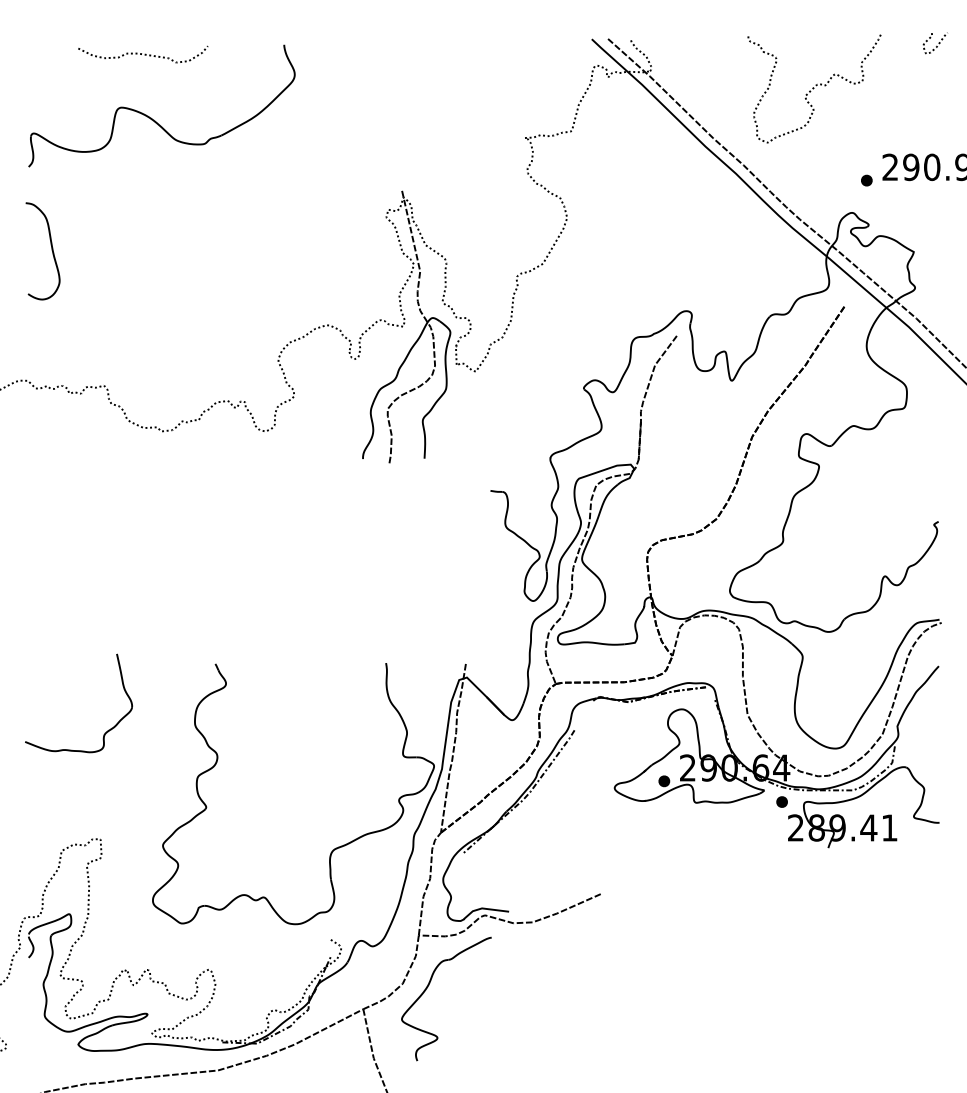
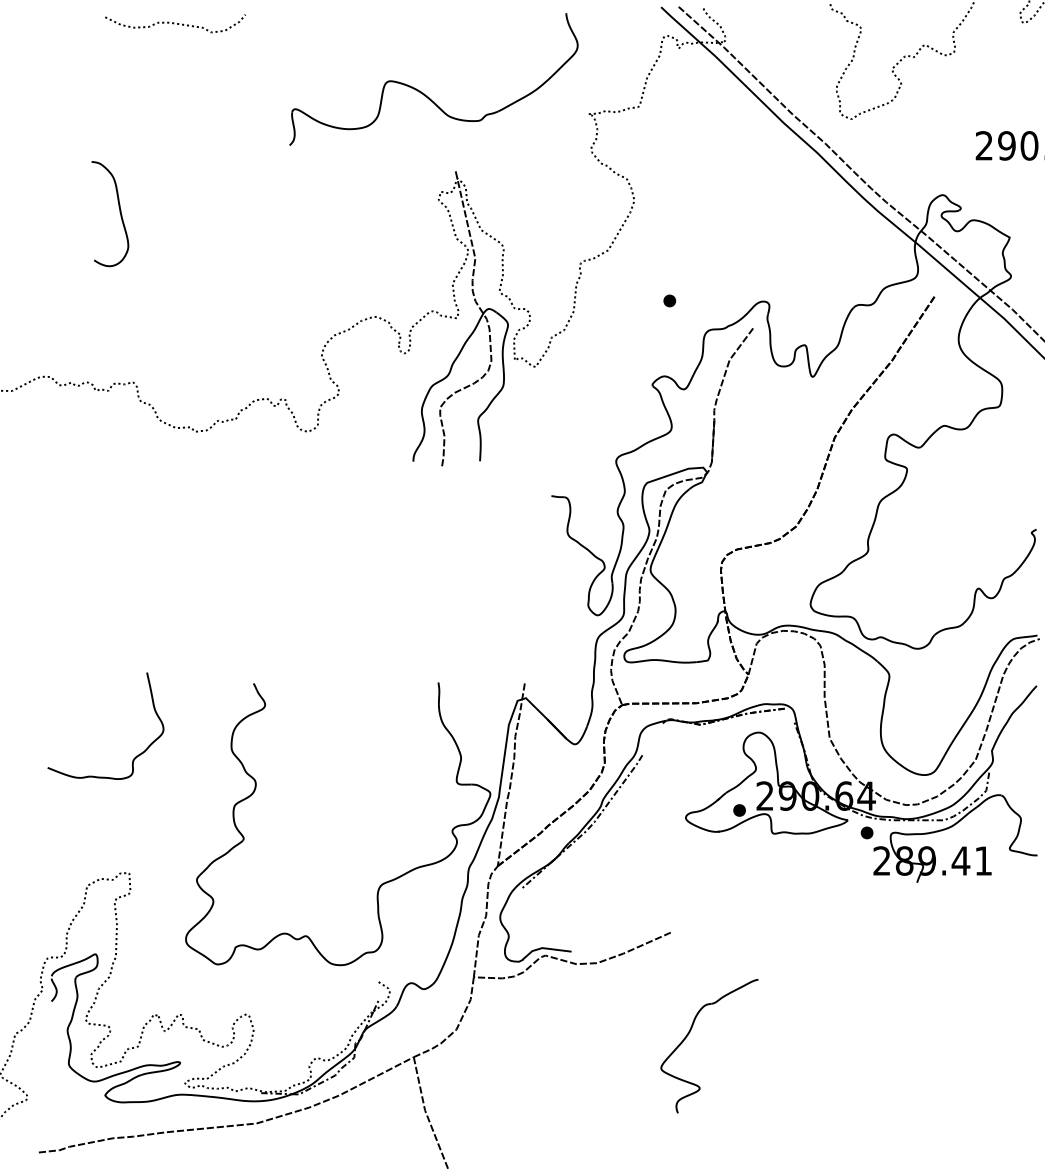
part: (151, 117) -> (422, 91), moved
part: (866, 180) -> (669, 300), moved
curve: (51, 250) -> (119, 213), moved
part: (428, 987) -> (689, 1033), moved

